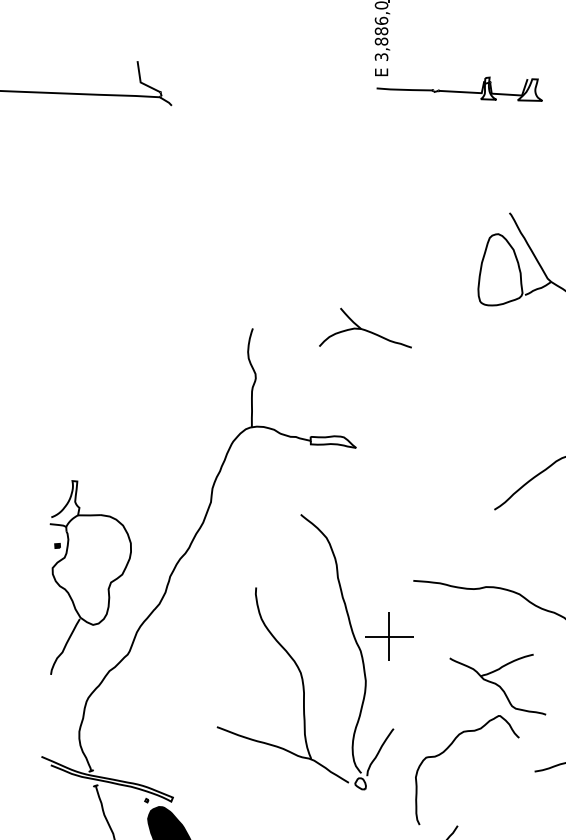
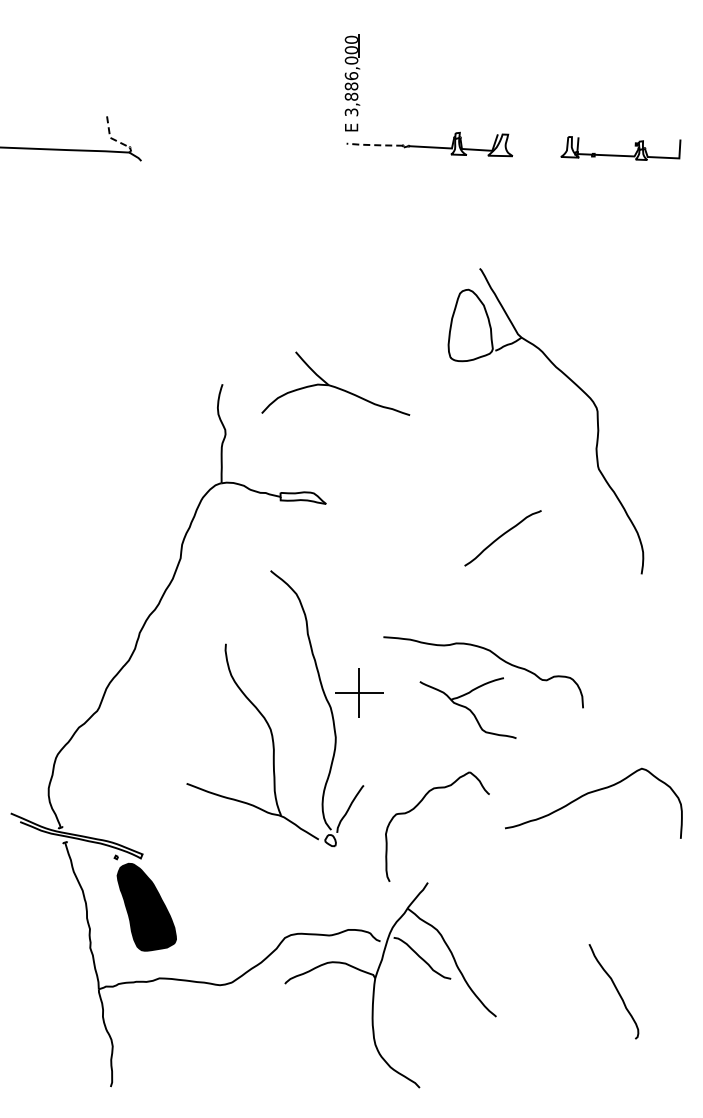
line: (140, 82) -> (110, 137), solid -> dashed
line: (404, 90) -> (374, 145), solid -> dashed
part: (364, 327) -> (334, 383), size x1.6
part: (91, 577) -> (60, 633), removed
part: (497, 683) -> (467, 707), moved

